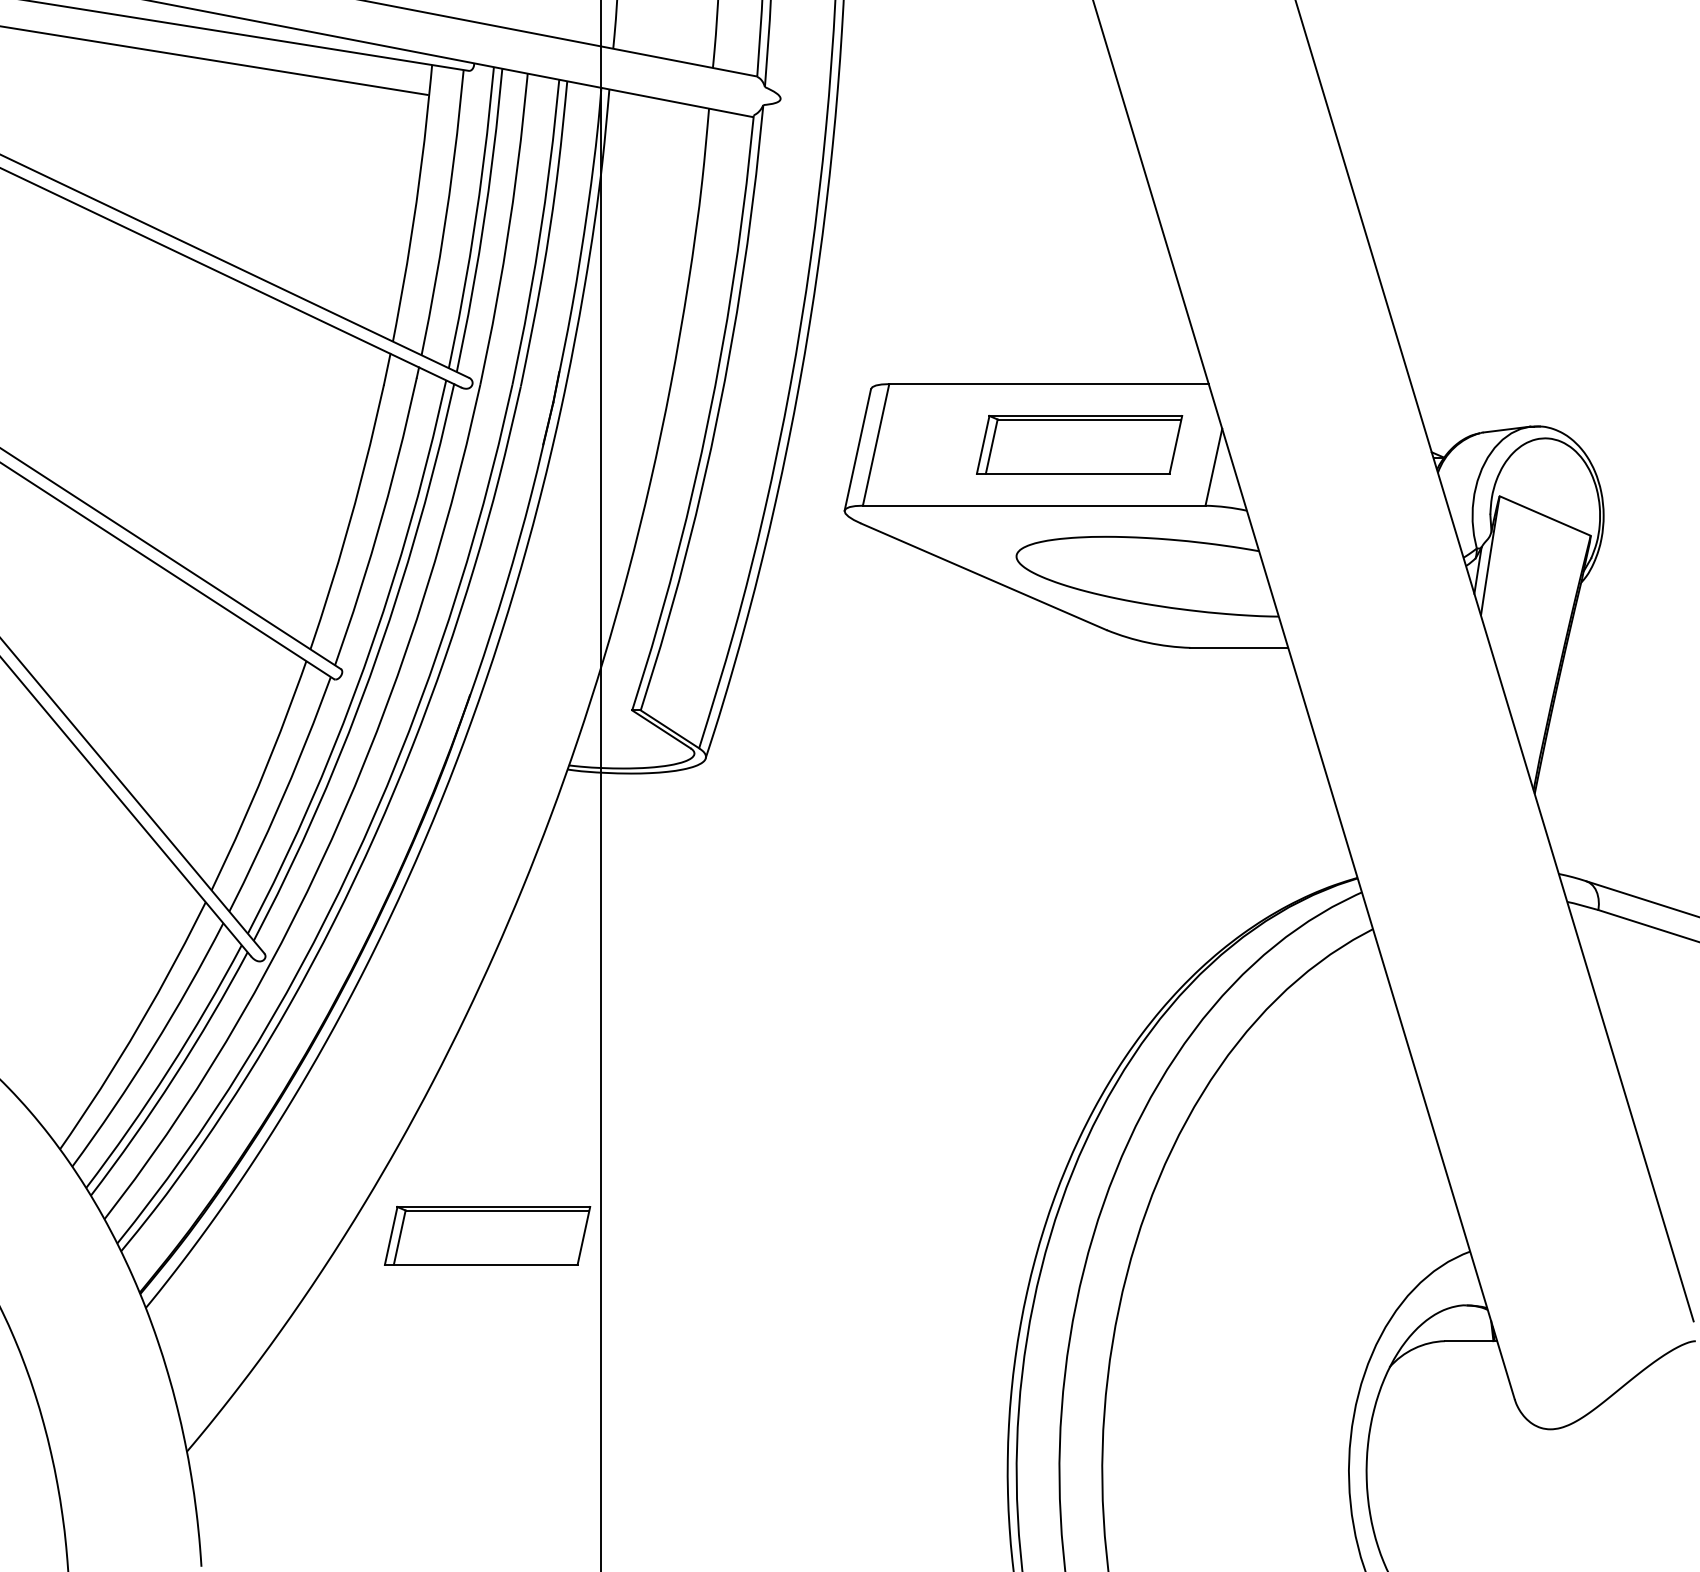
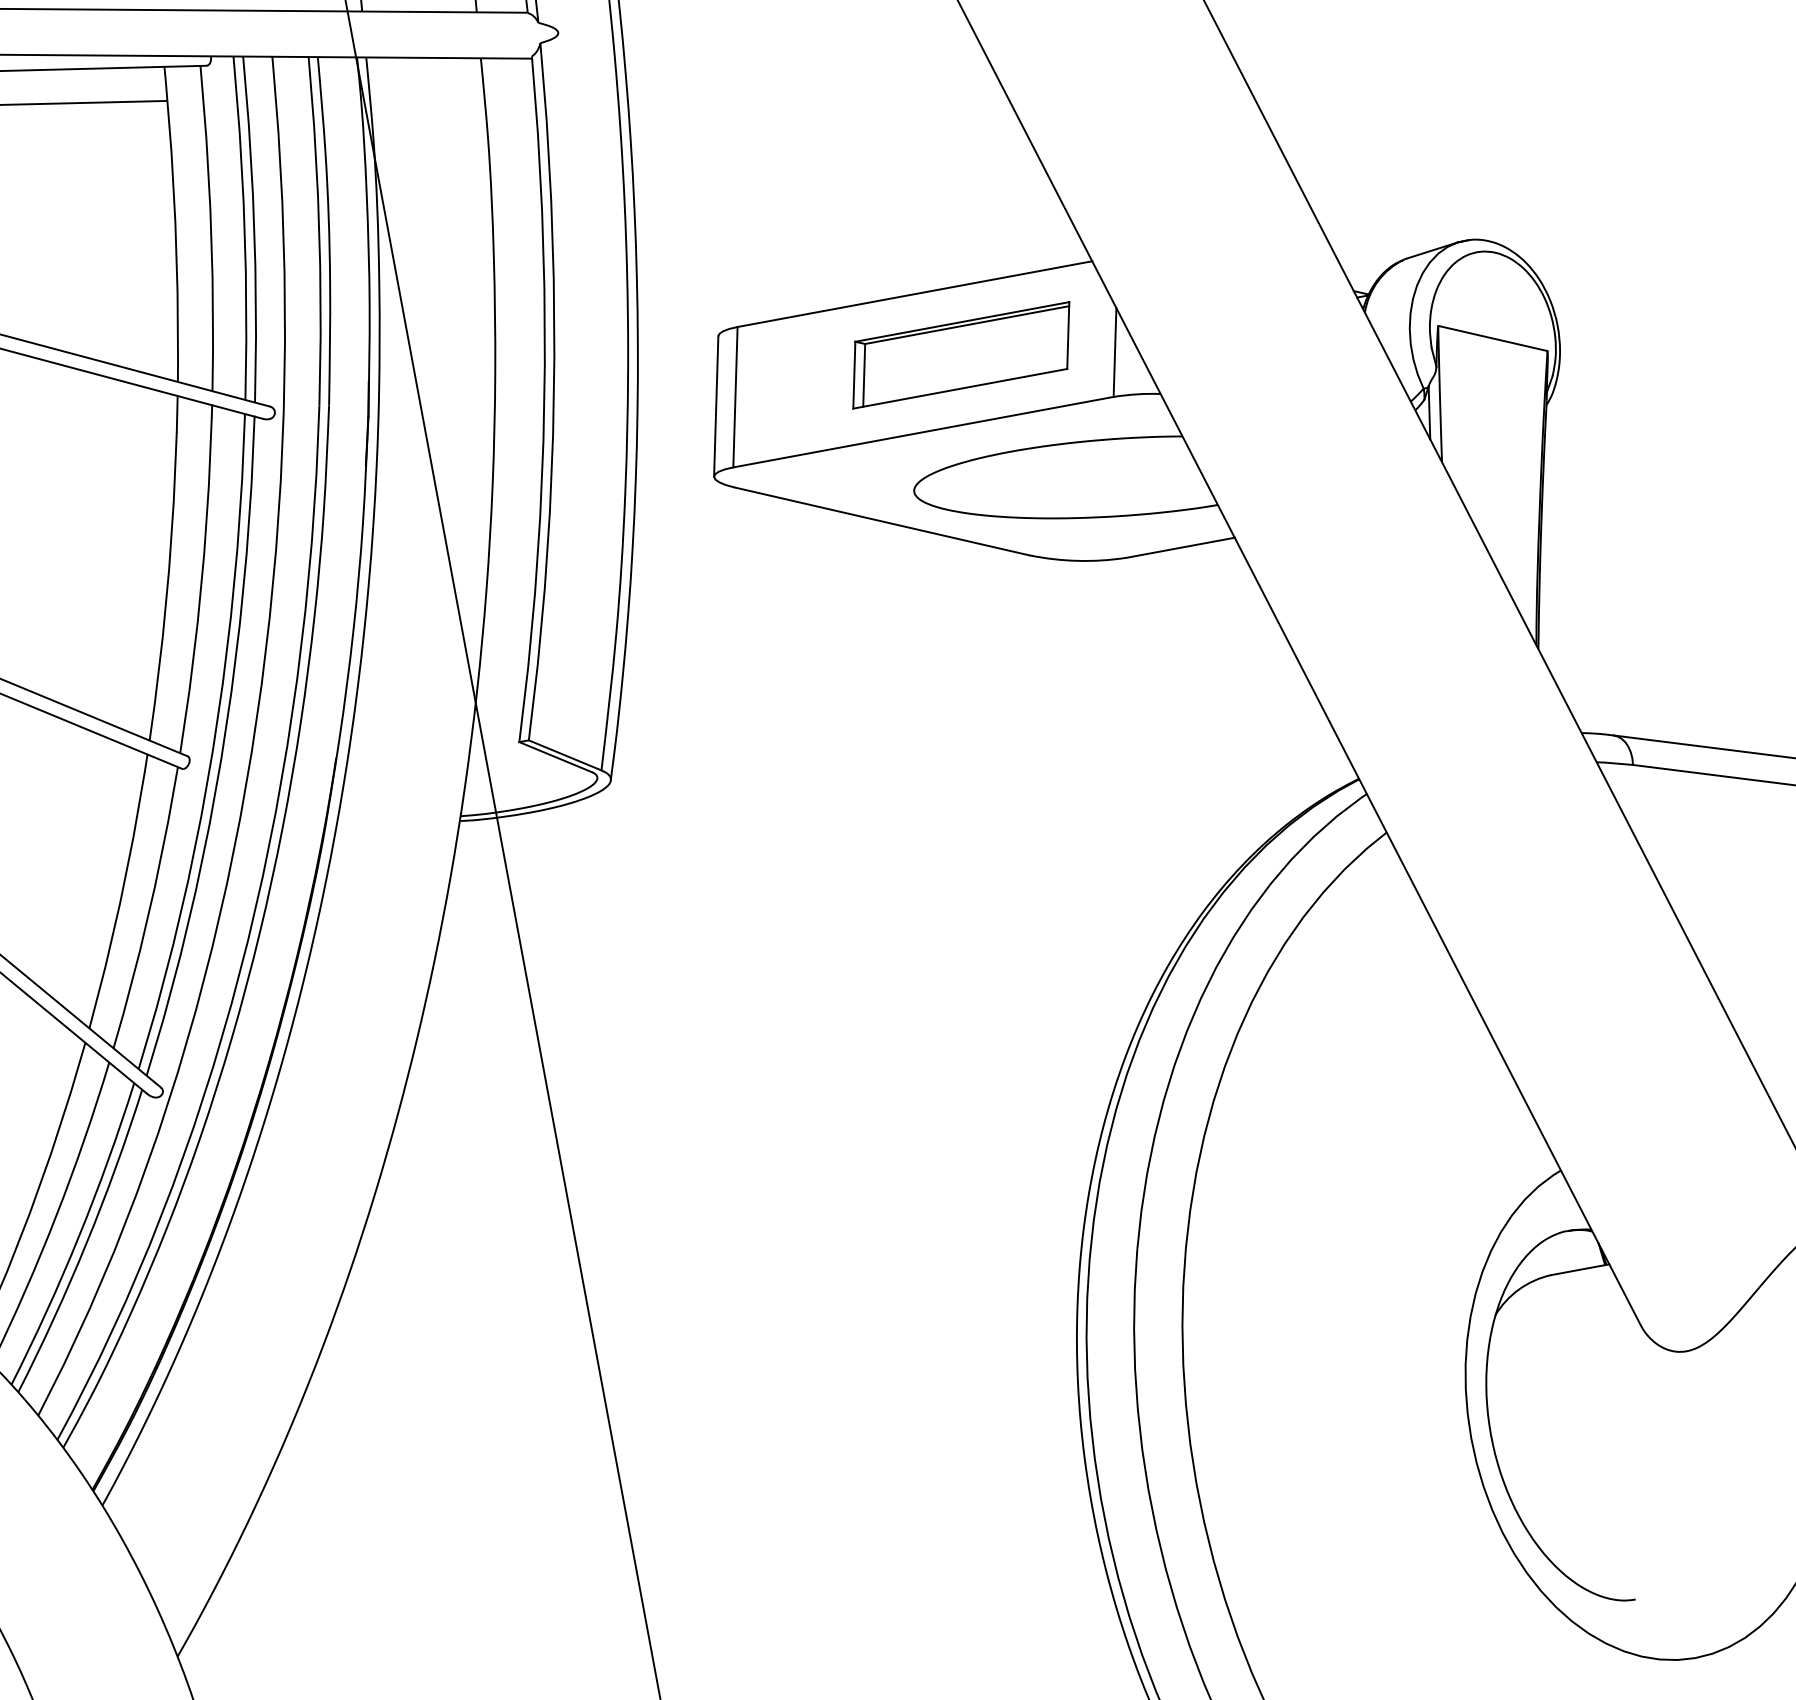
part: (487, 1235) -> (466, 1354), removed

